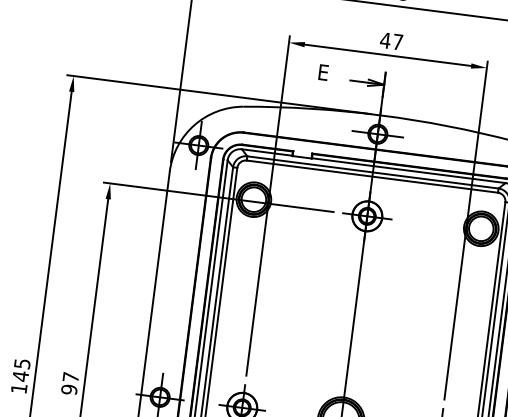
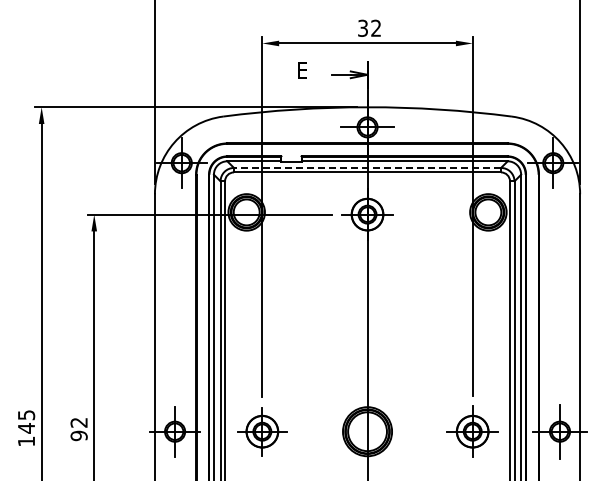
text: (391, 40) -> (369, 27), 47 -> 32
line: (372, 172) -> (367, 167), solid -> dashed
text: (70, 377) -> (78, 422), 97 -> 92

